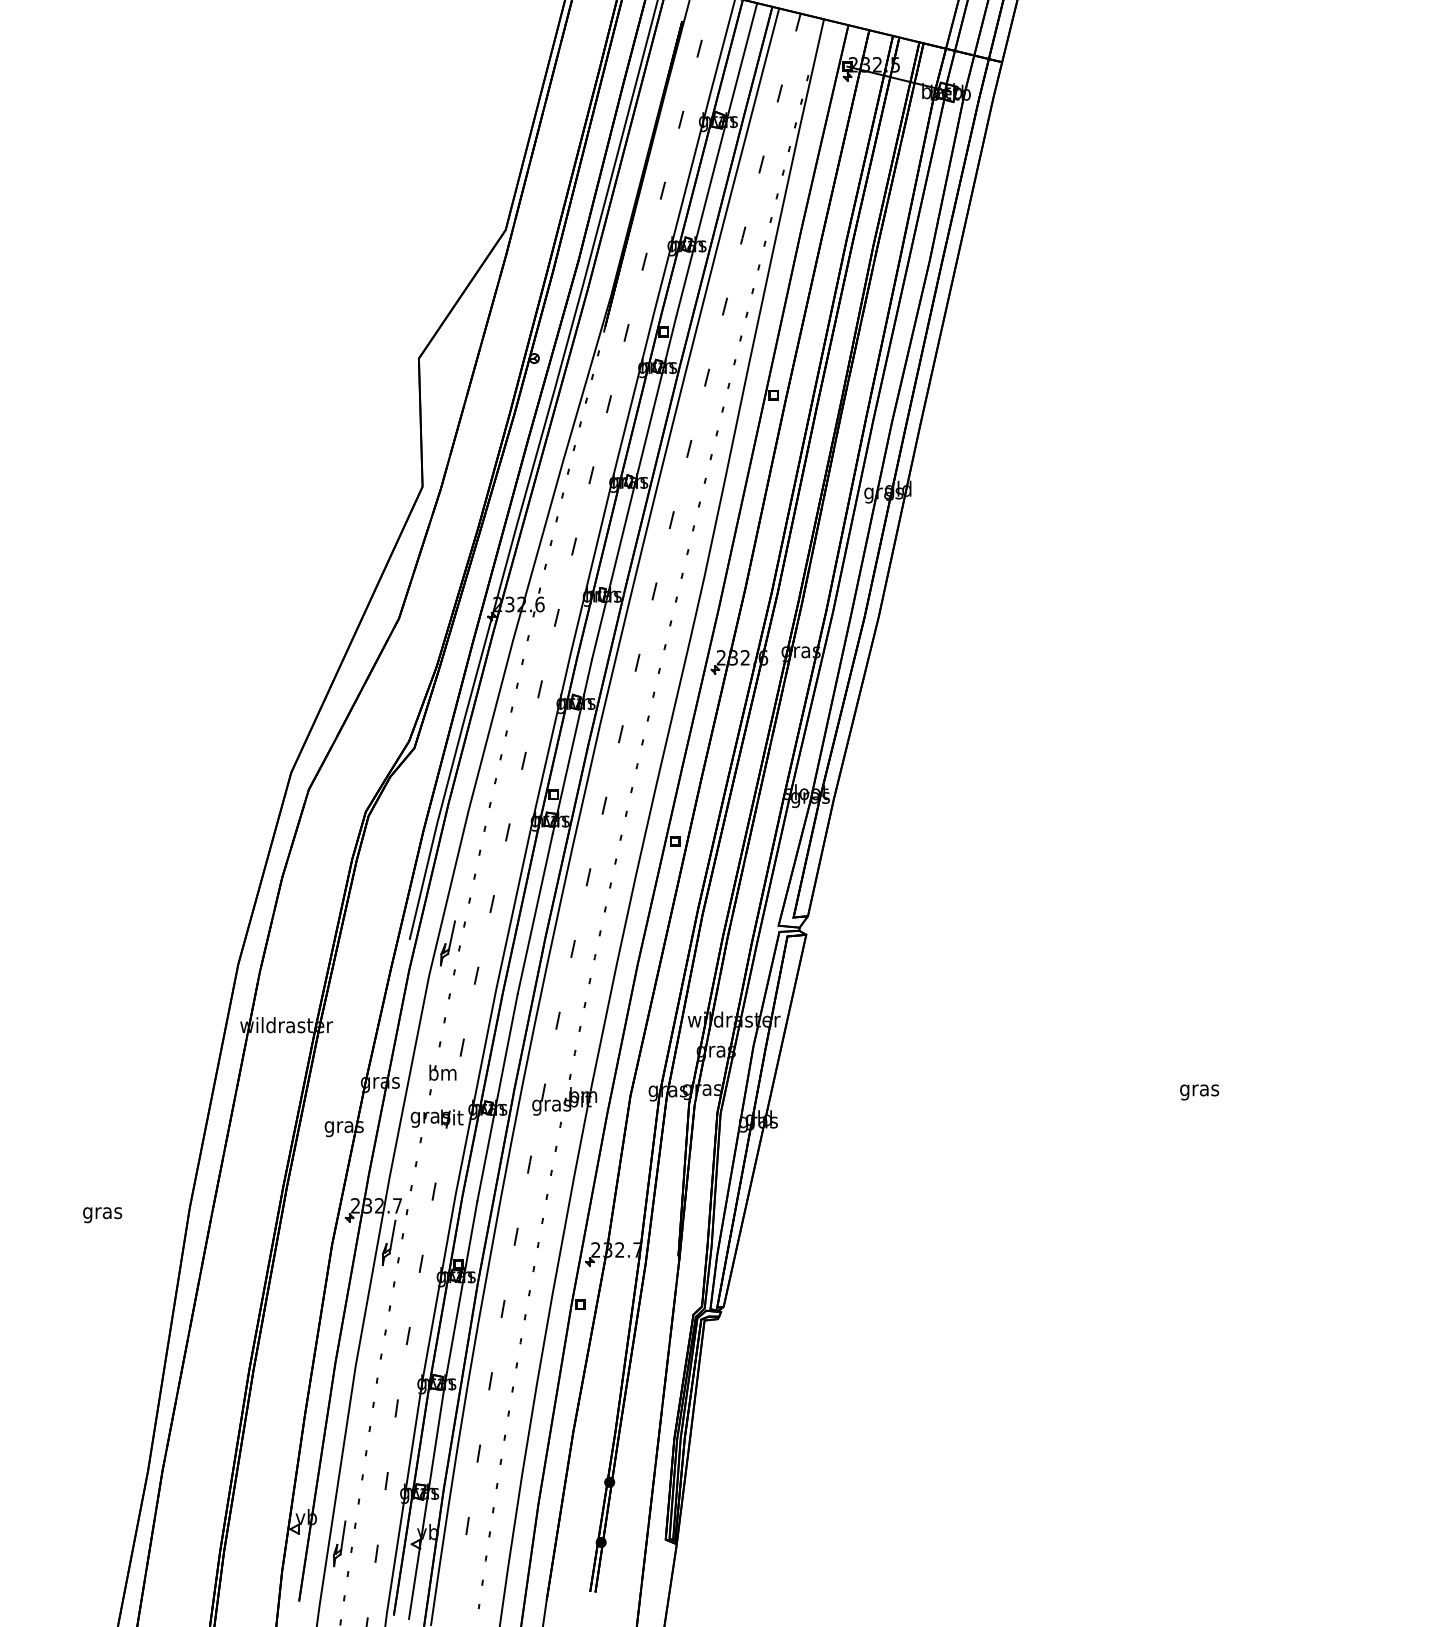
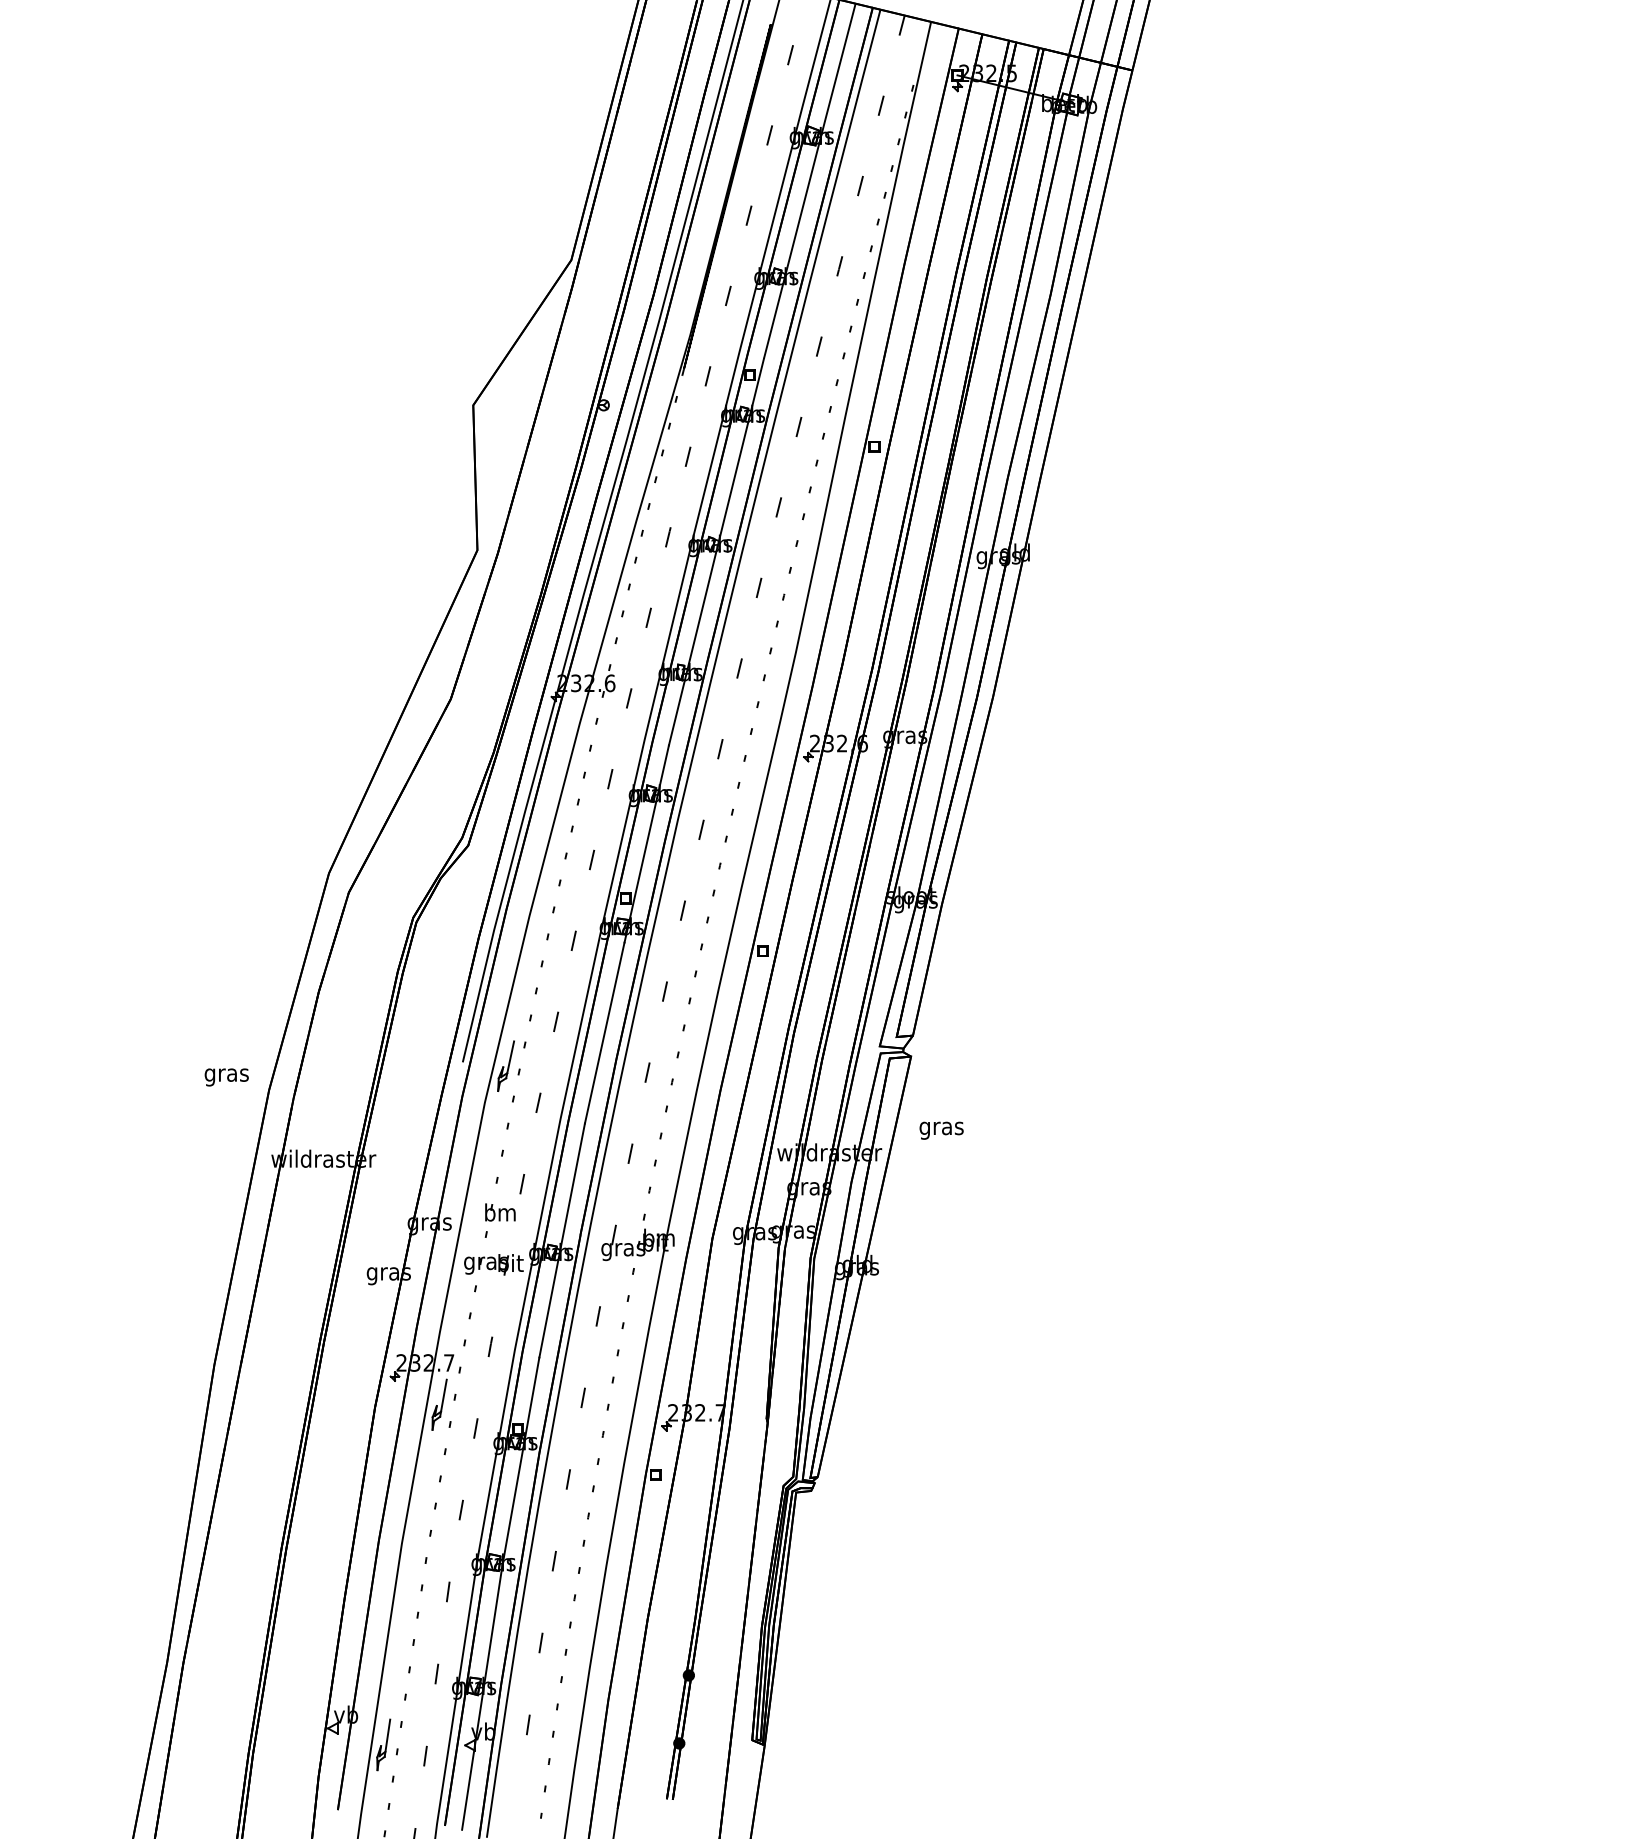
text: (1199, 1092) -> (941, 1130), moved
text: (102, 1215) -> (226, 1077), moved

